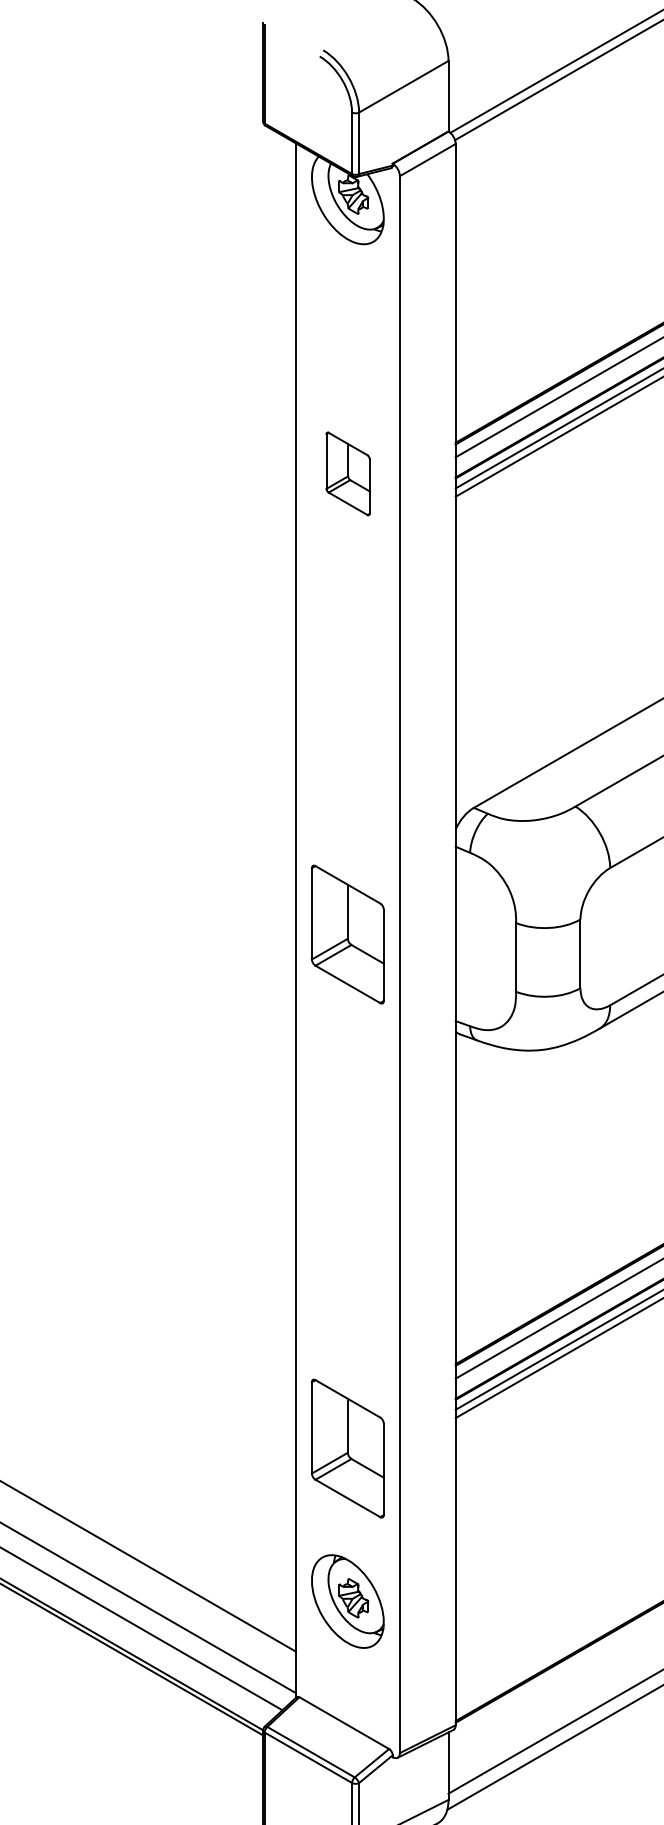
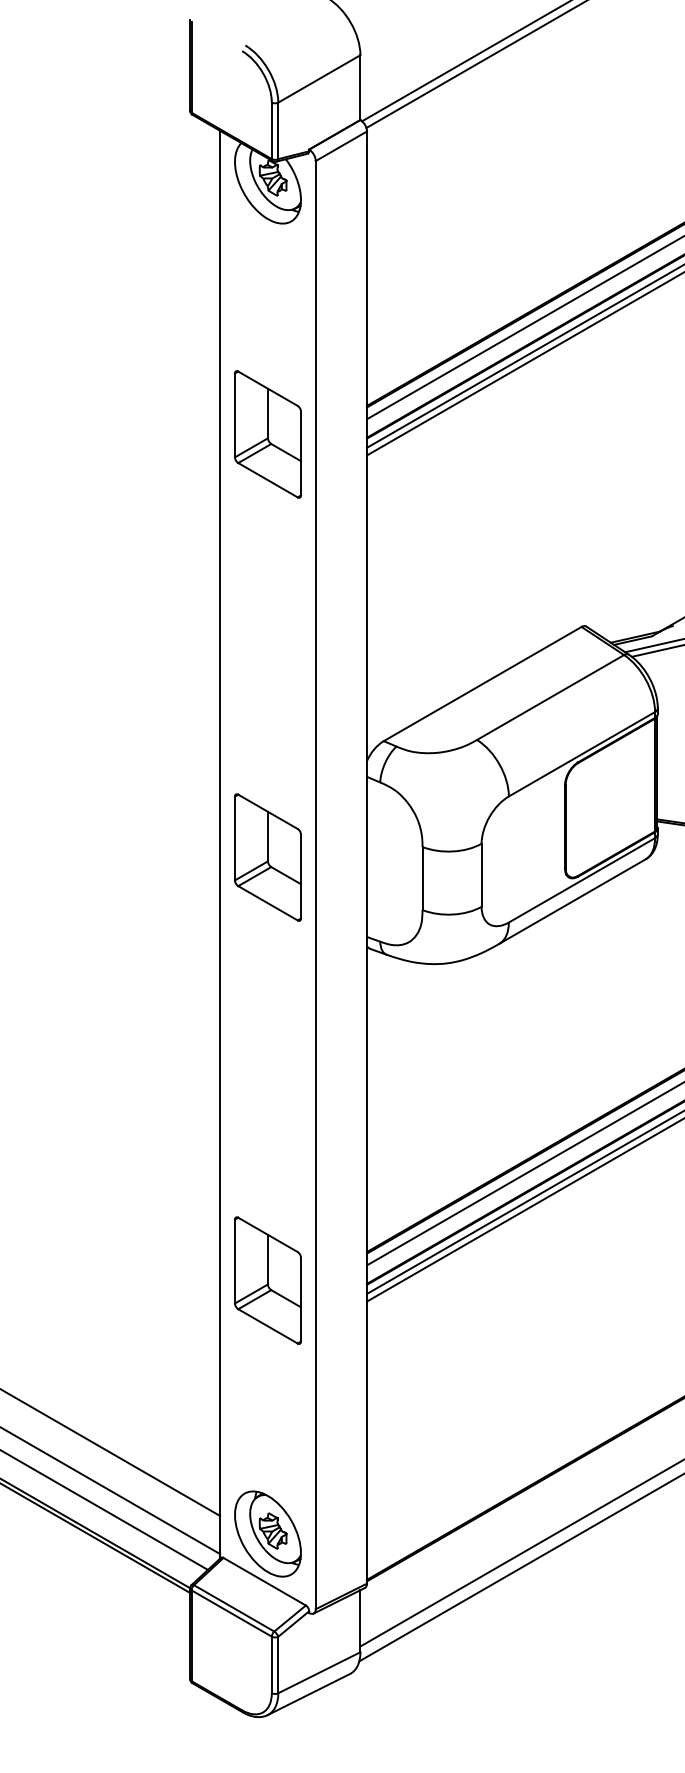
part: (348, 473) -> (268, 434), size x1.67
part: (347, 1448) -> (267, 1280), moved
part: (347, 1600) -> (267, 1533), moved

